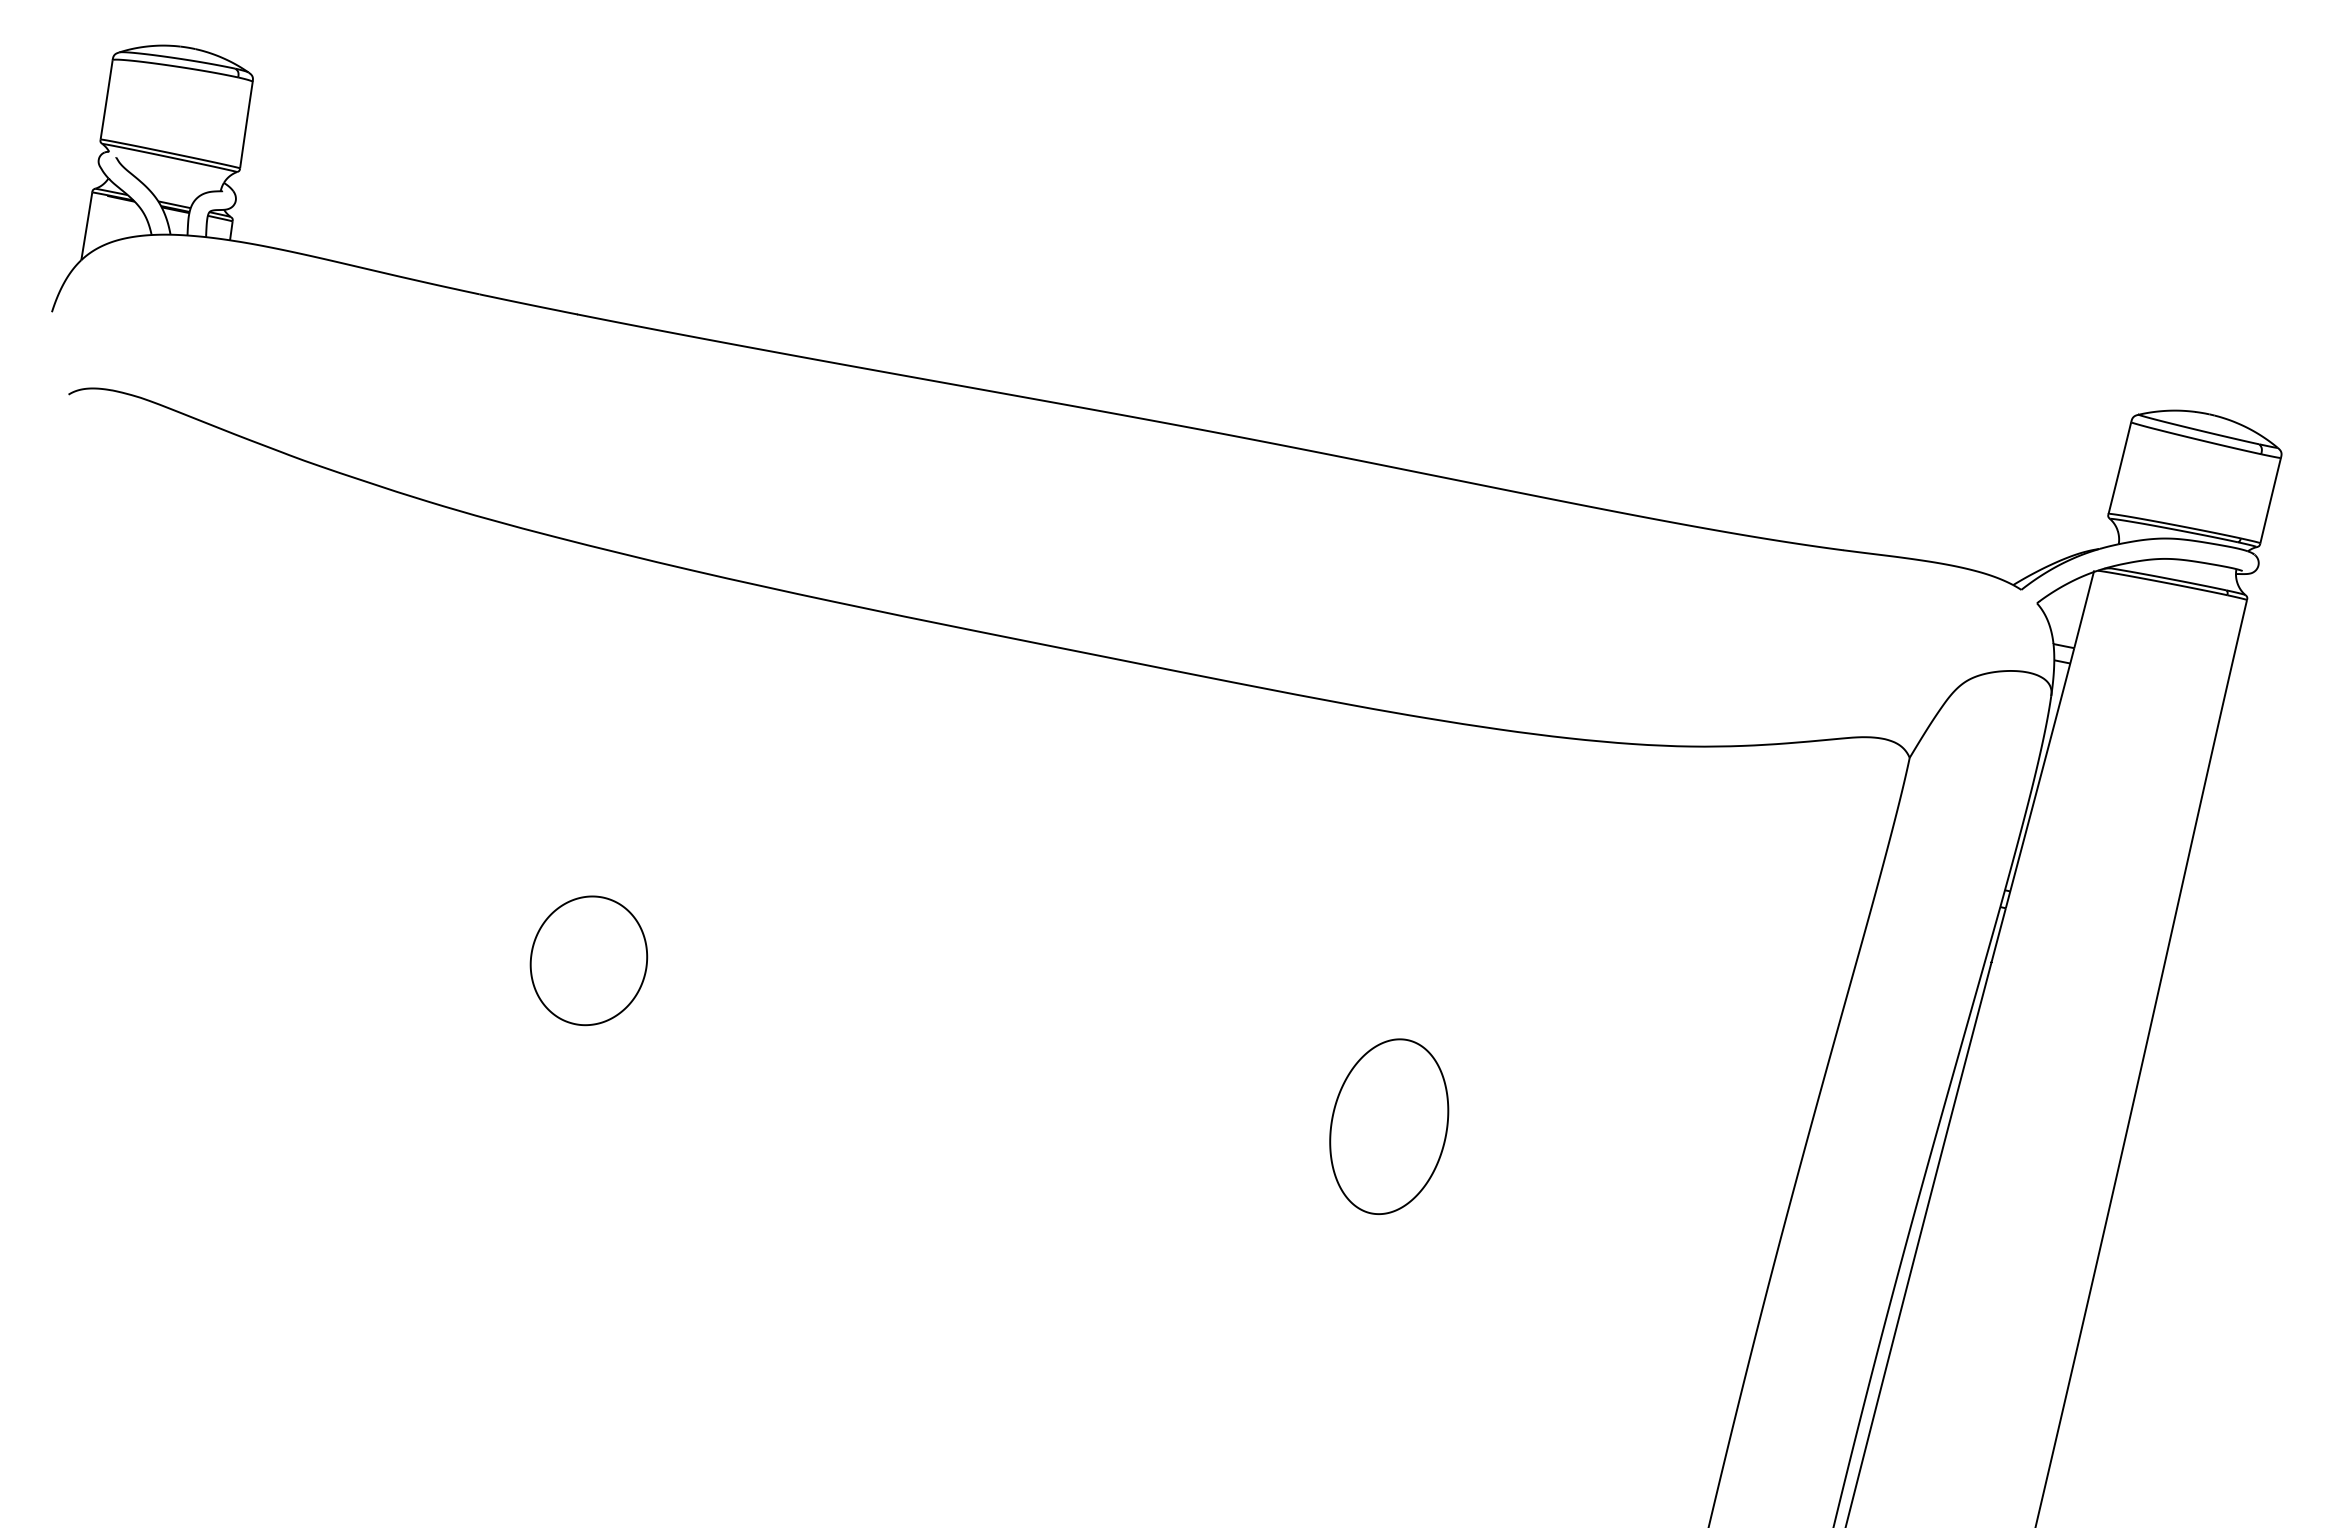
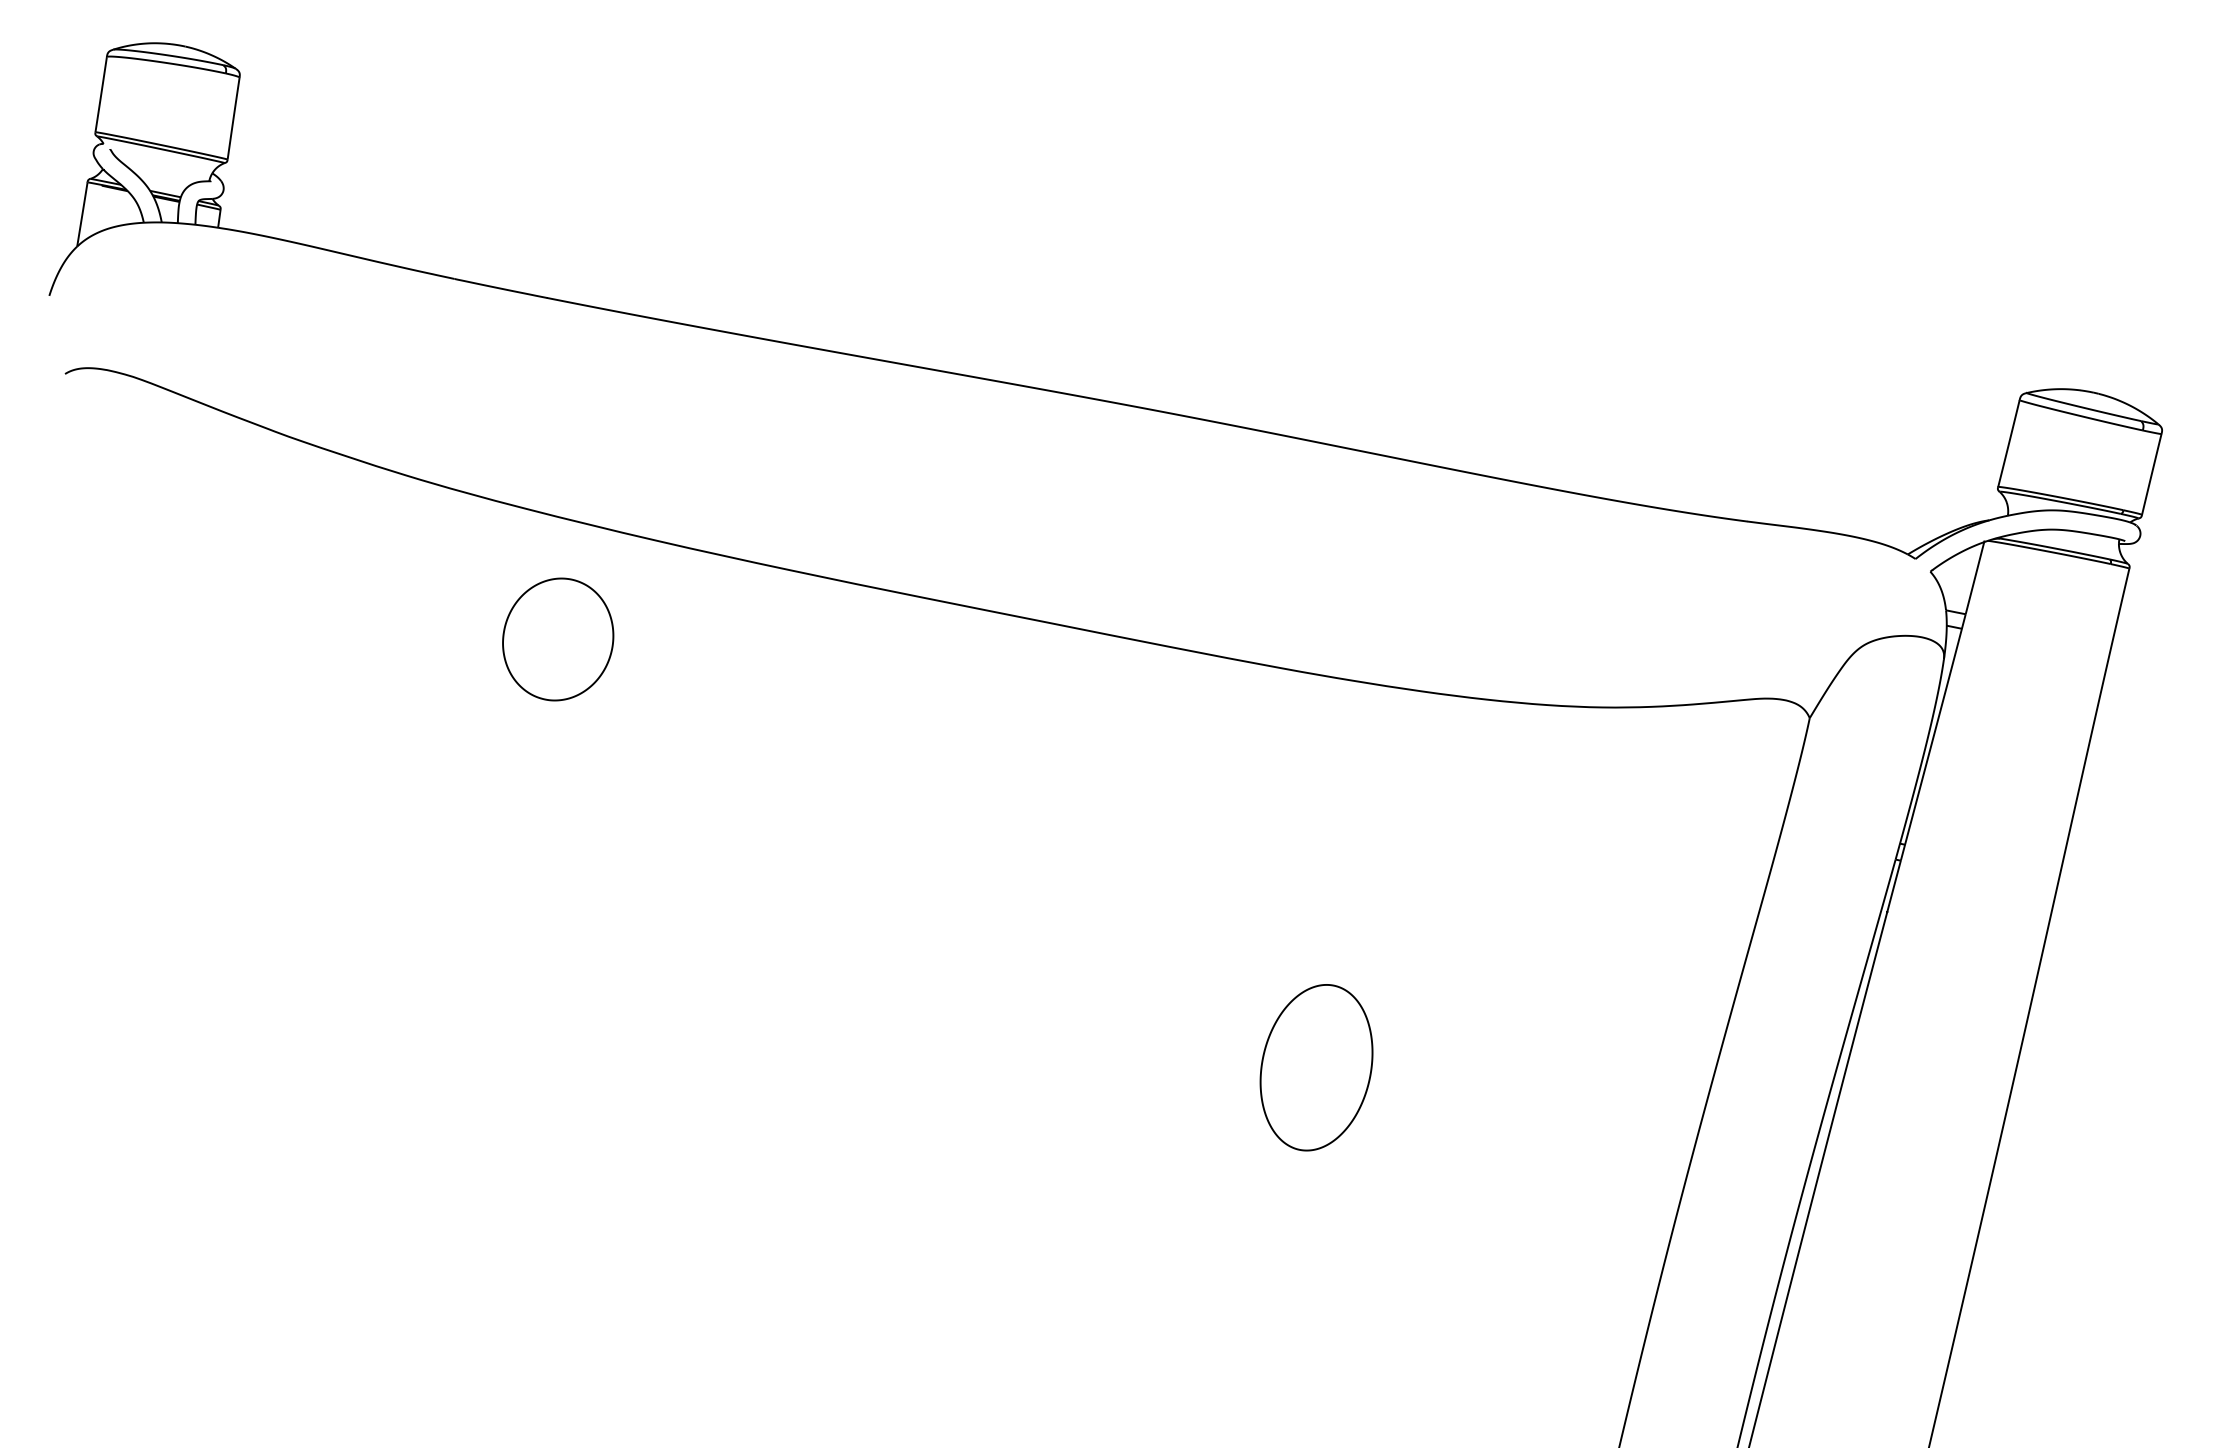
part: (589, 960) -> (558, 639), moved

